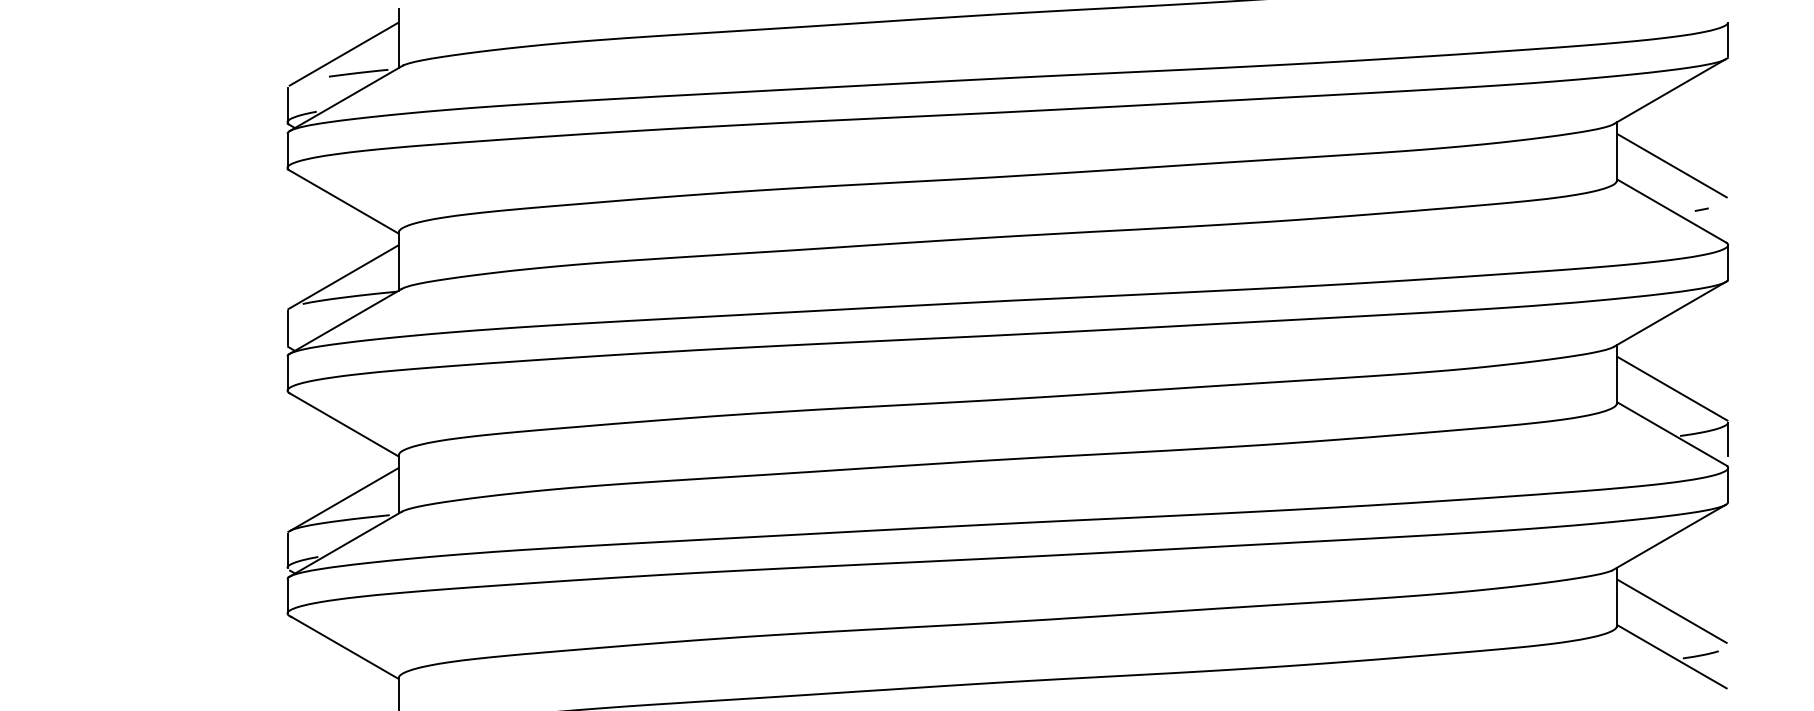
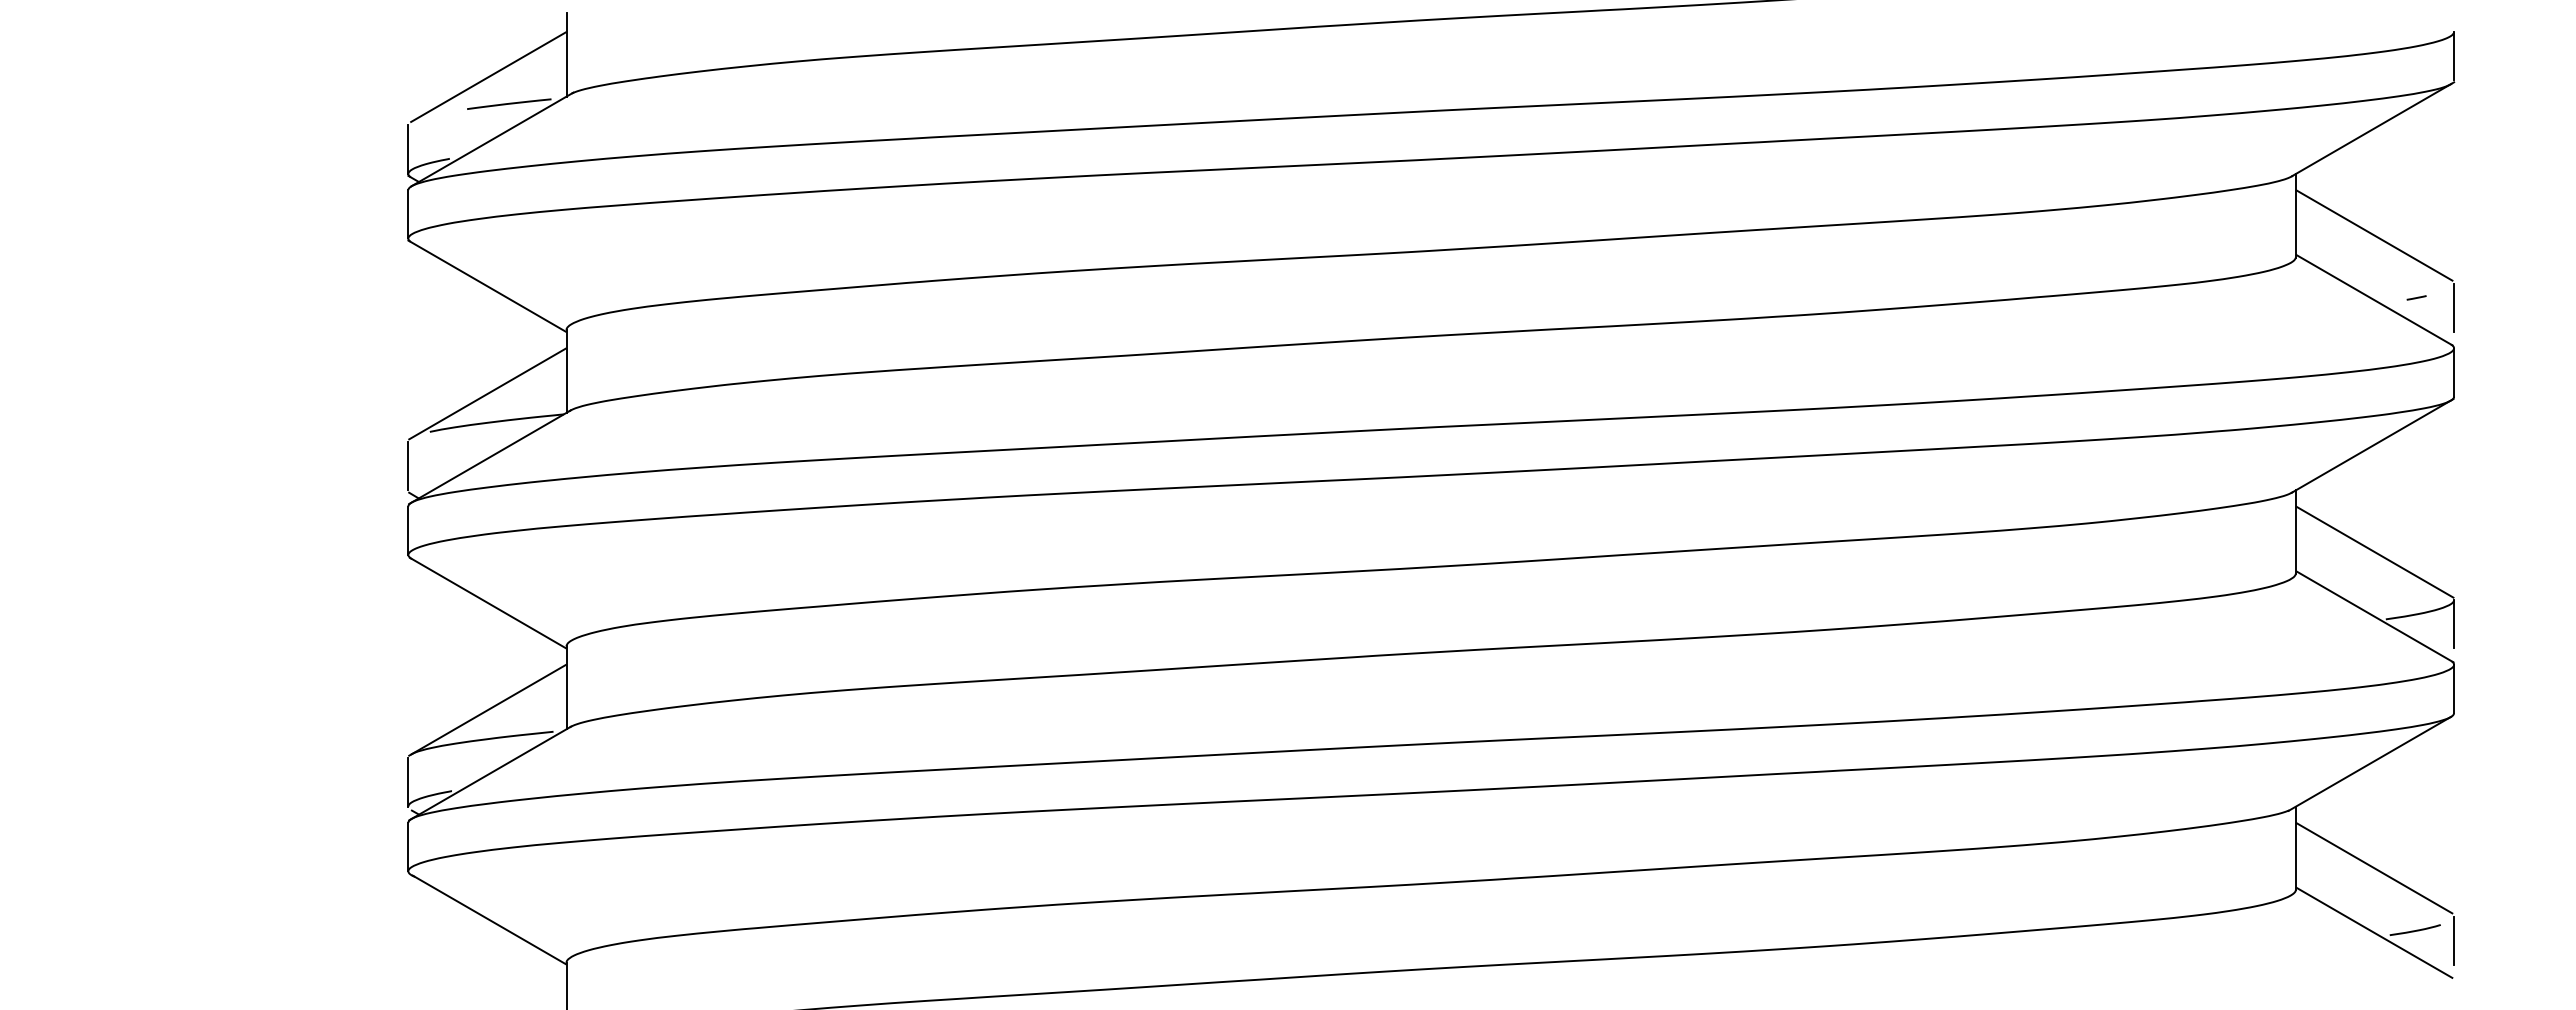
line: (1728, 216) -> (2454, 307), added
line: (1728, 662) -> (2454, 940), added

